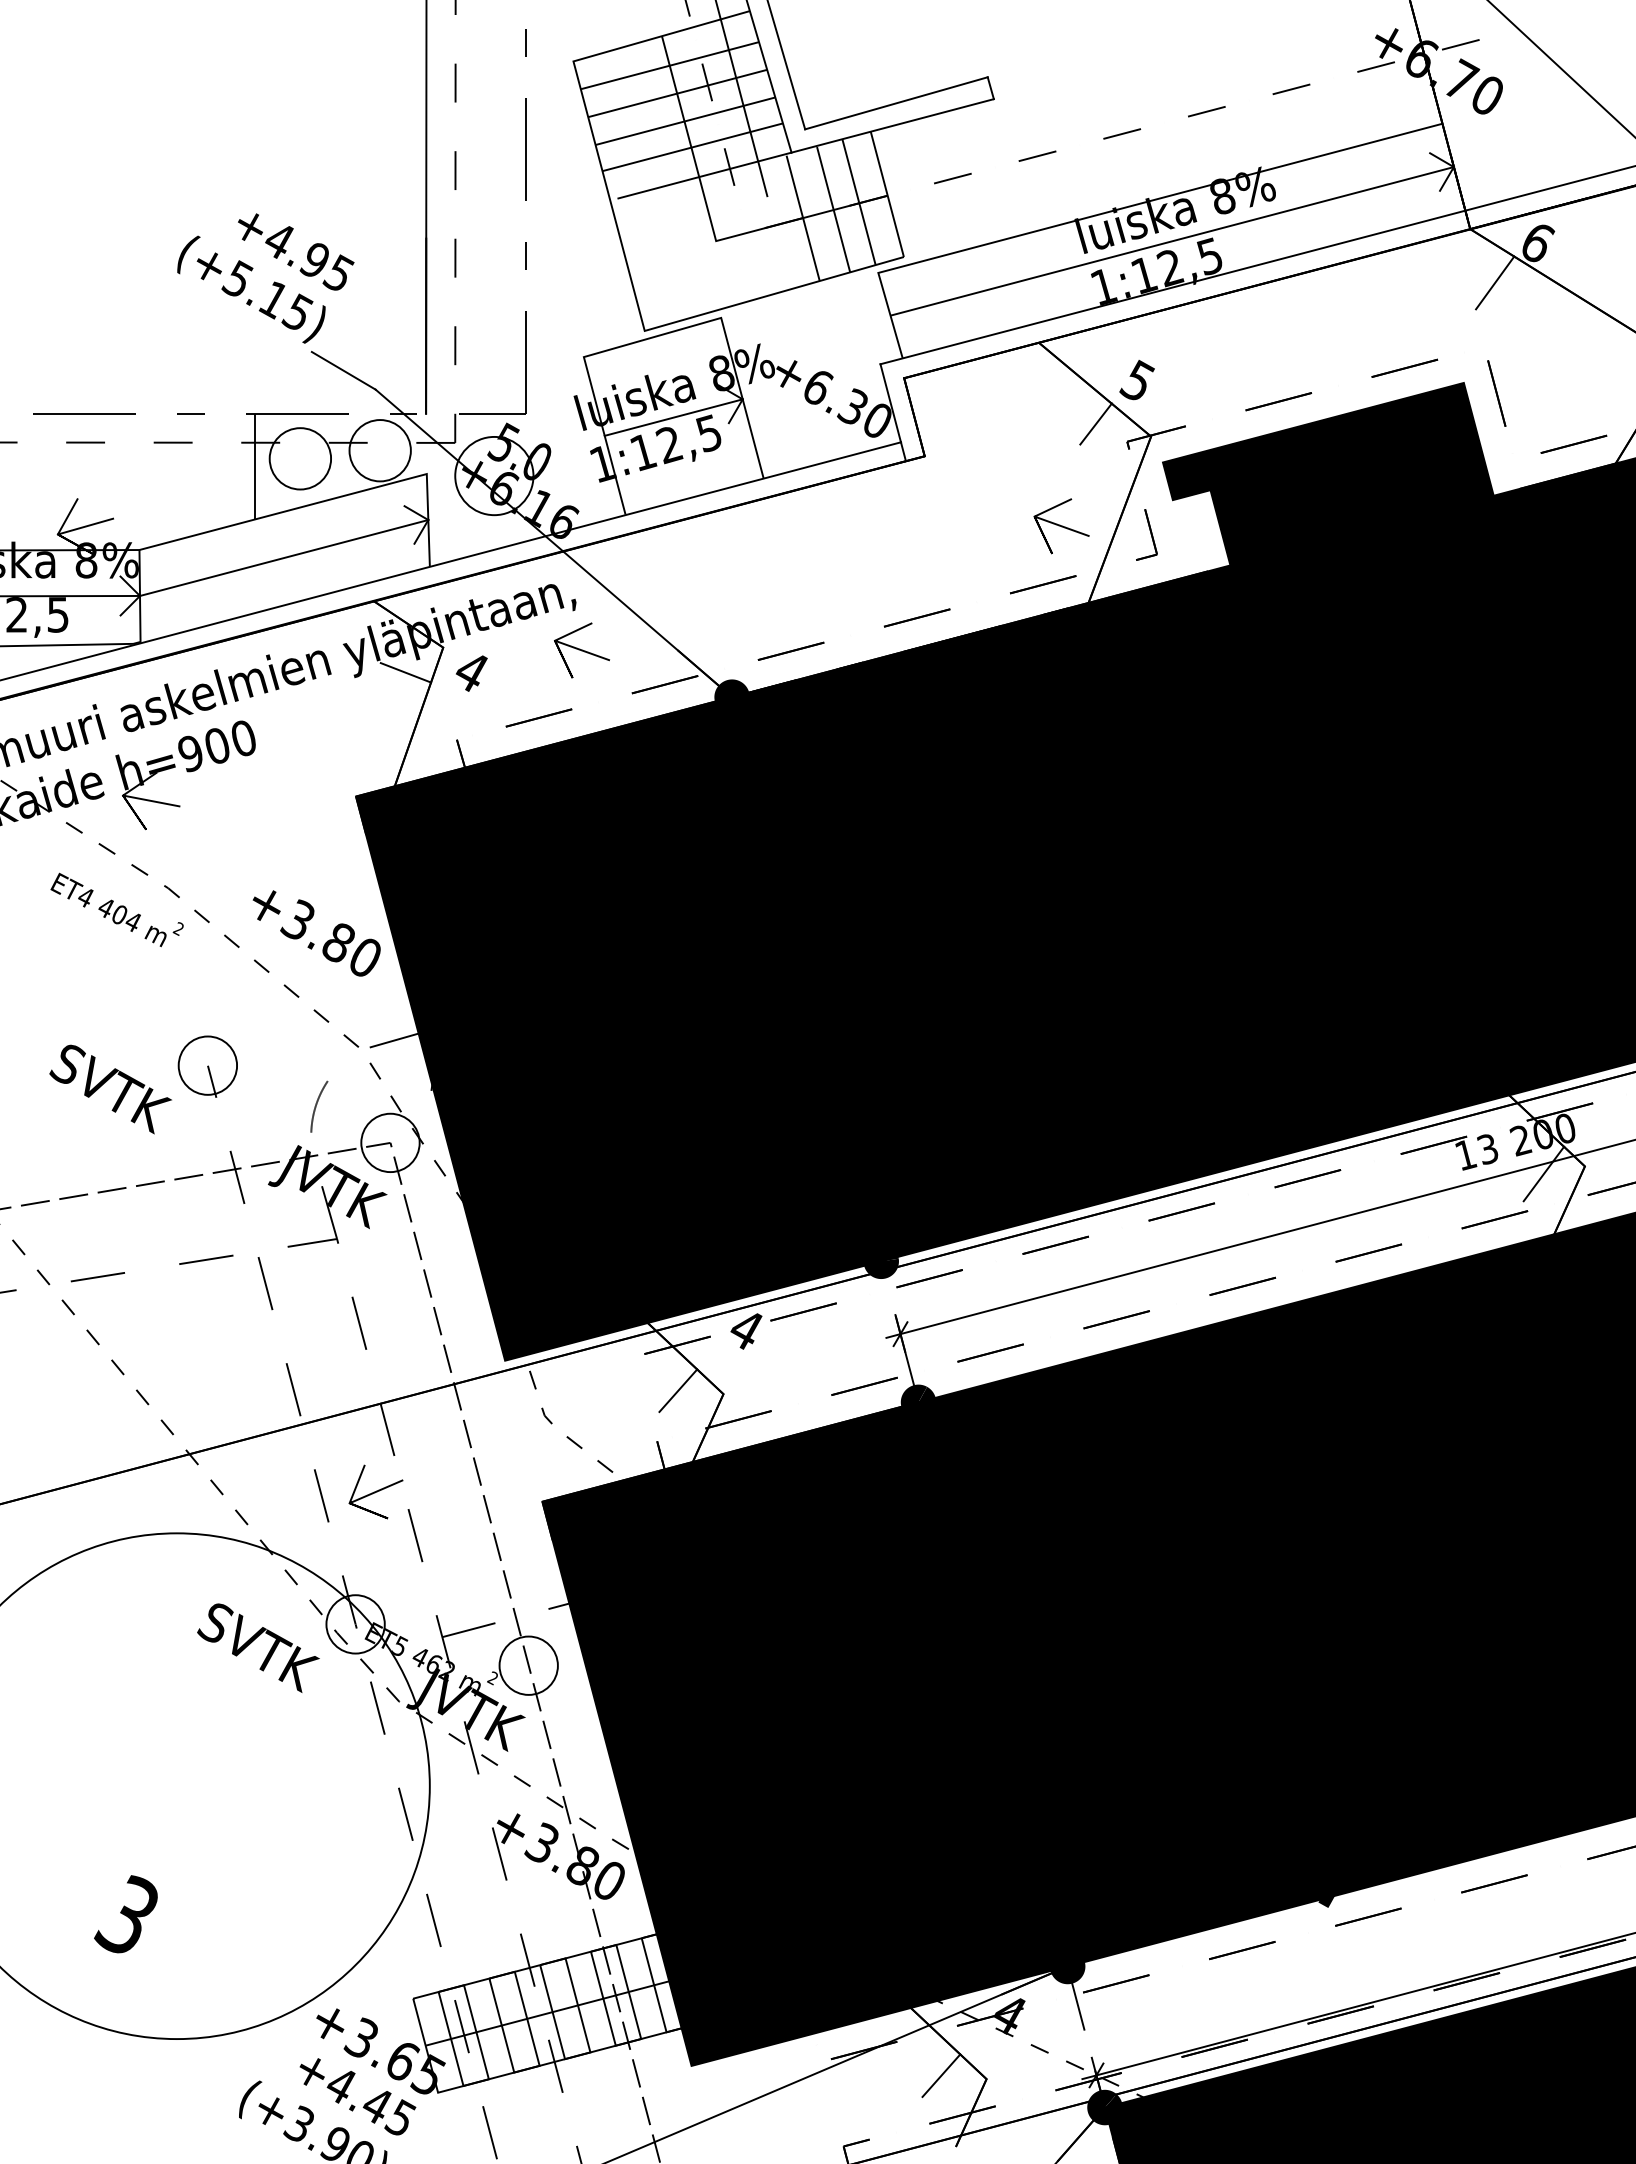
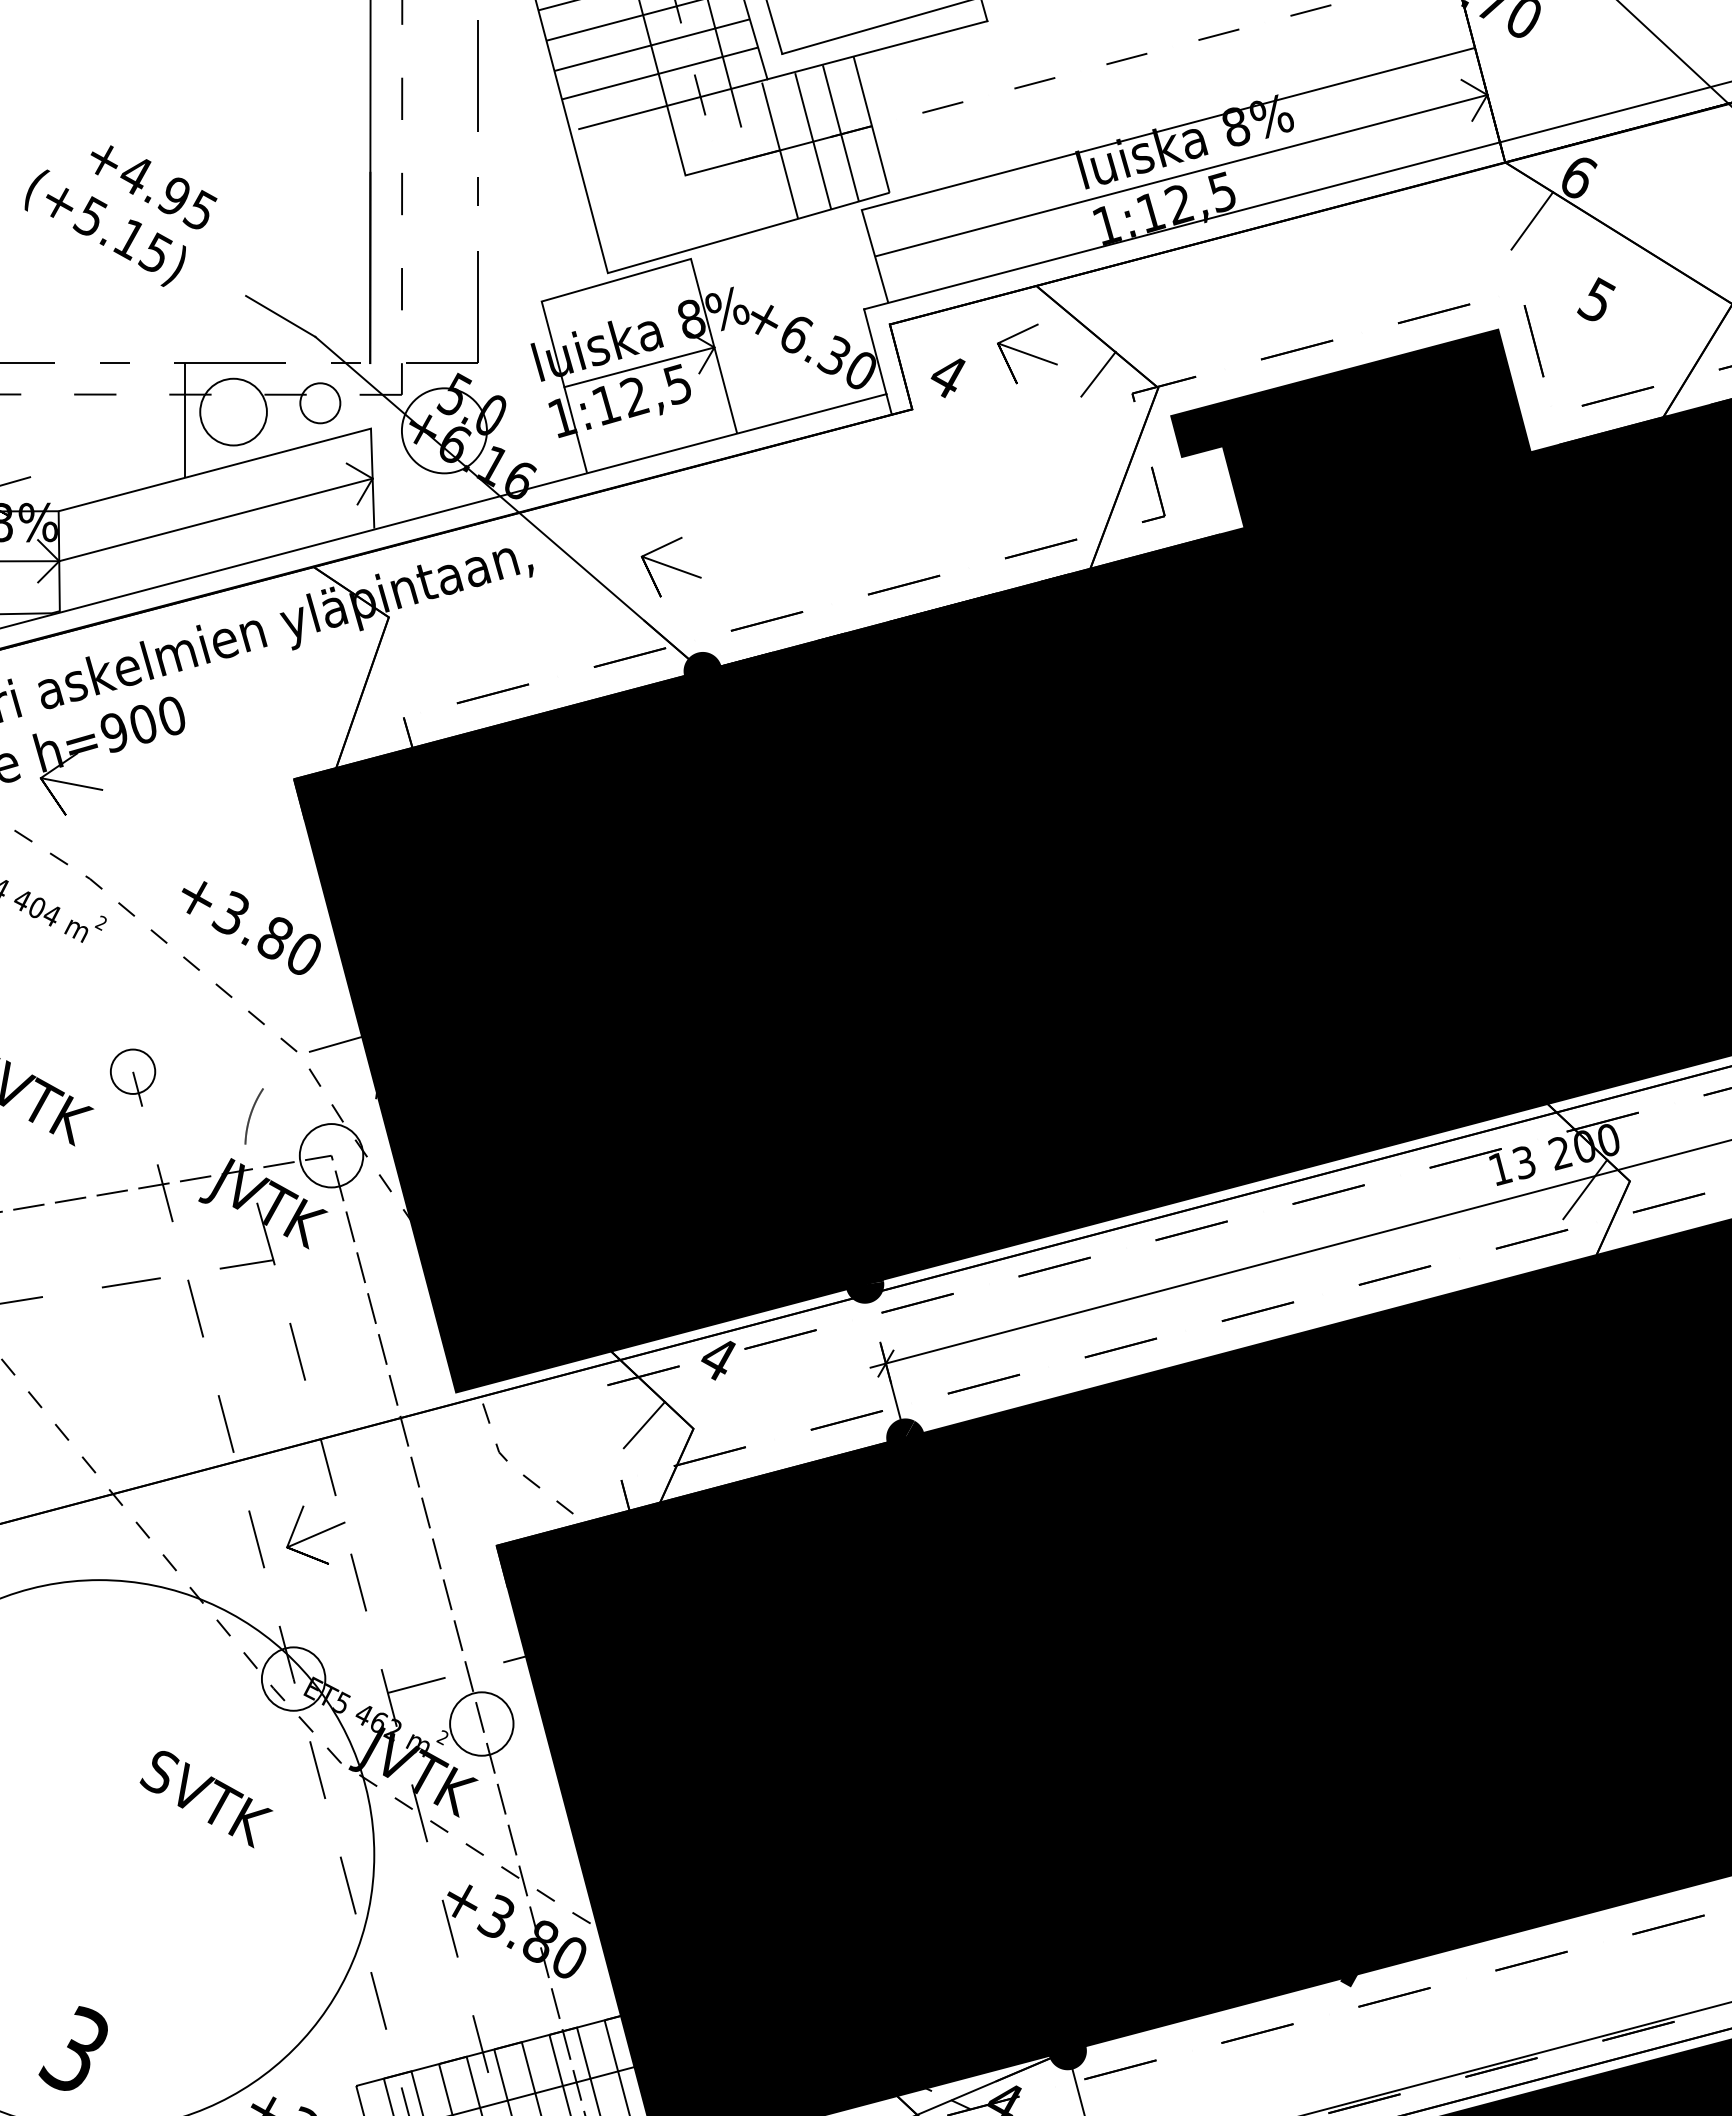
text: (265, 278) -> (120, 216), moved
text: (1136, 380) -> (1595, 299), moved
circle: (379, 450) -> (319, 403), size x0.6
line: (1061, 526) -> (1027, 354), moved
line: (581, 650) -> (670, 567), moved
line: (405, 672) -> (347, 644), removed
text: (471, 673) -> (947, 378), moved
circle: (207, 1065) -> (132, 1071), size x0.7
text: (258, 1647) -> (206, 1798), moved
text: (125, 1914) -> (72, 2048), moved

